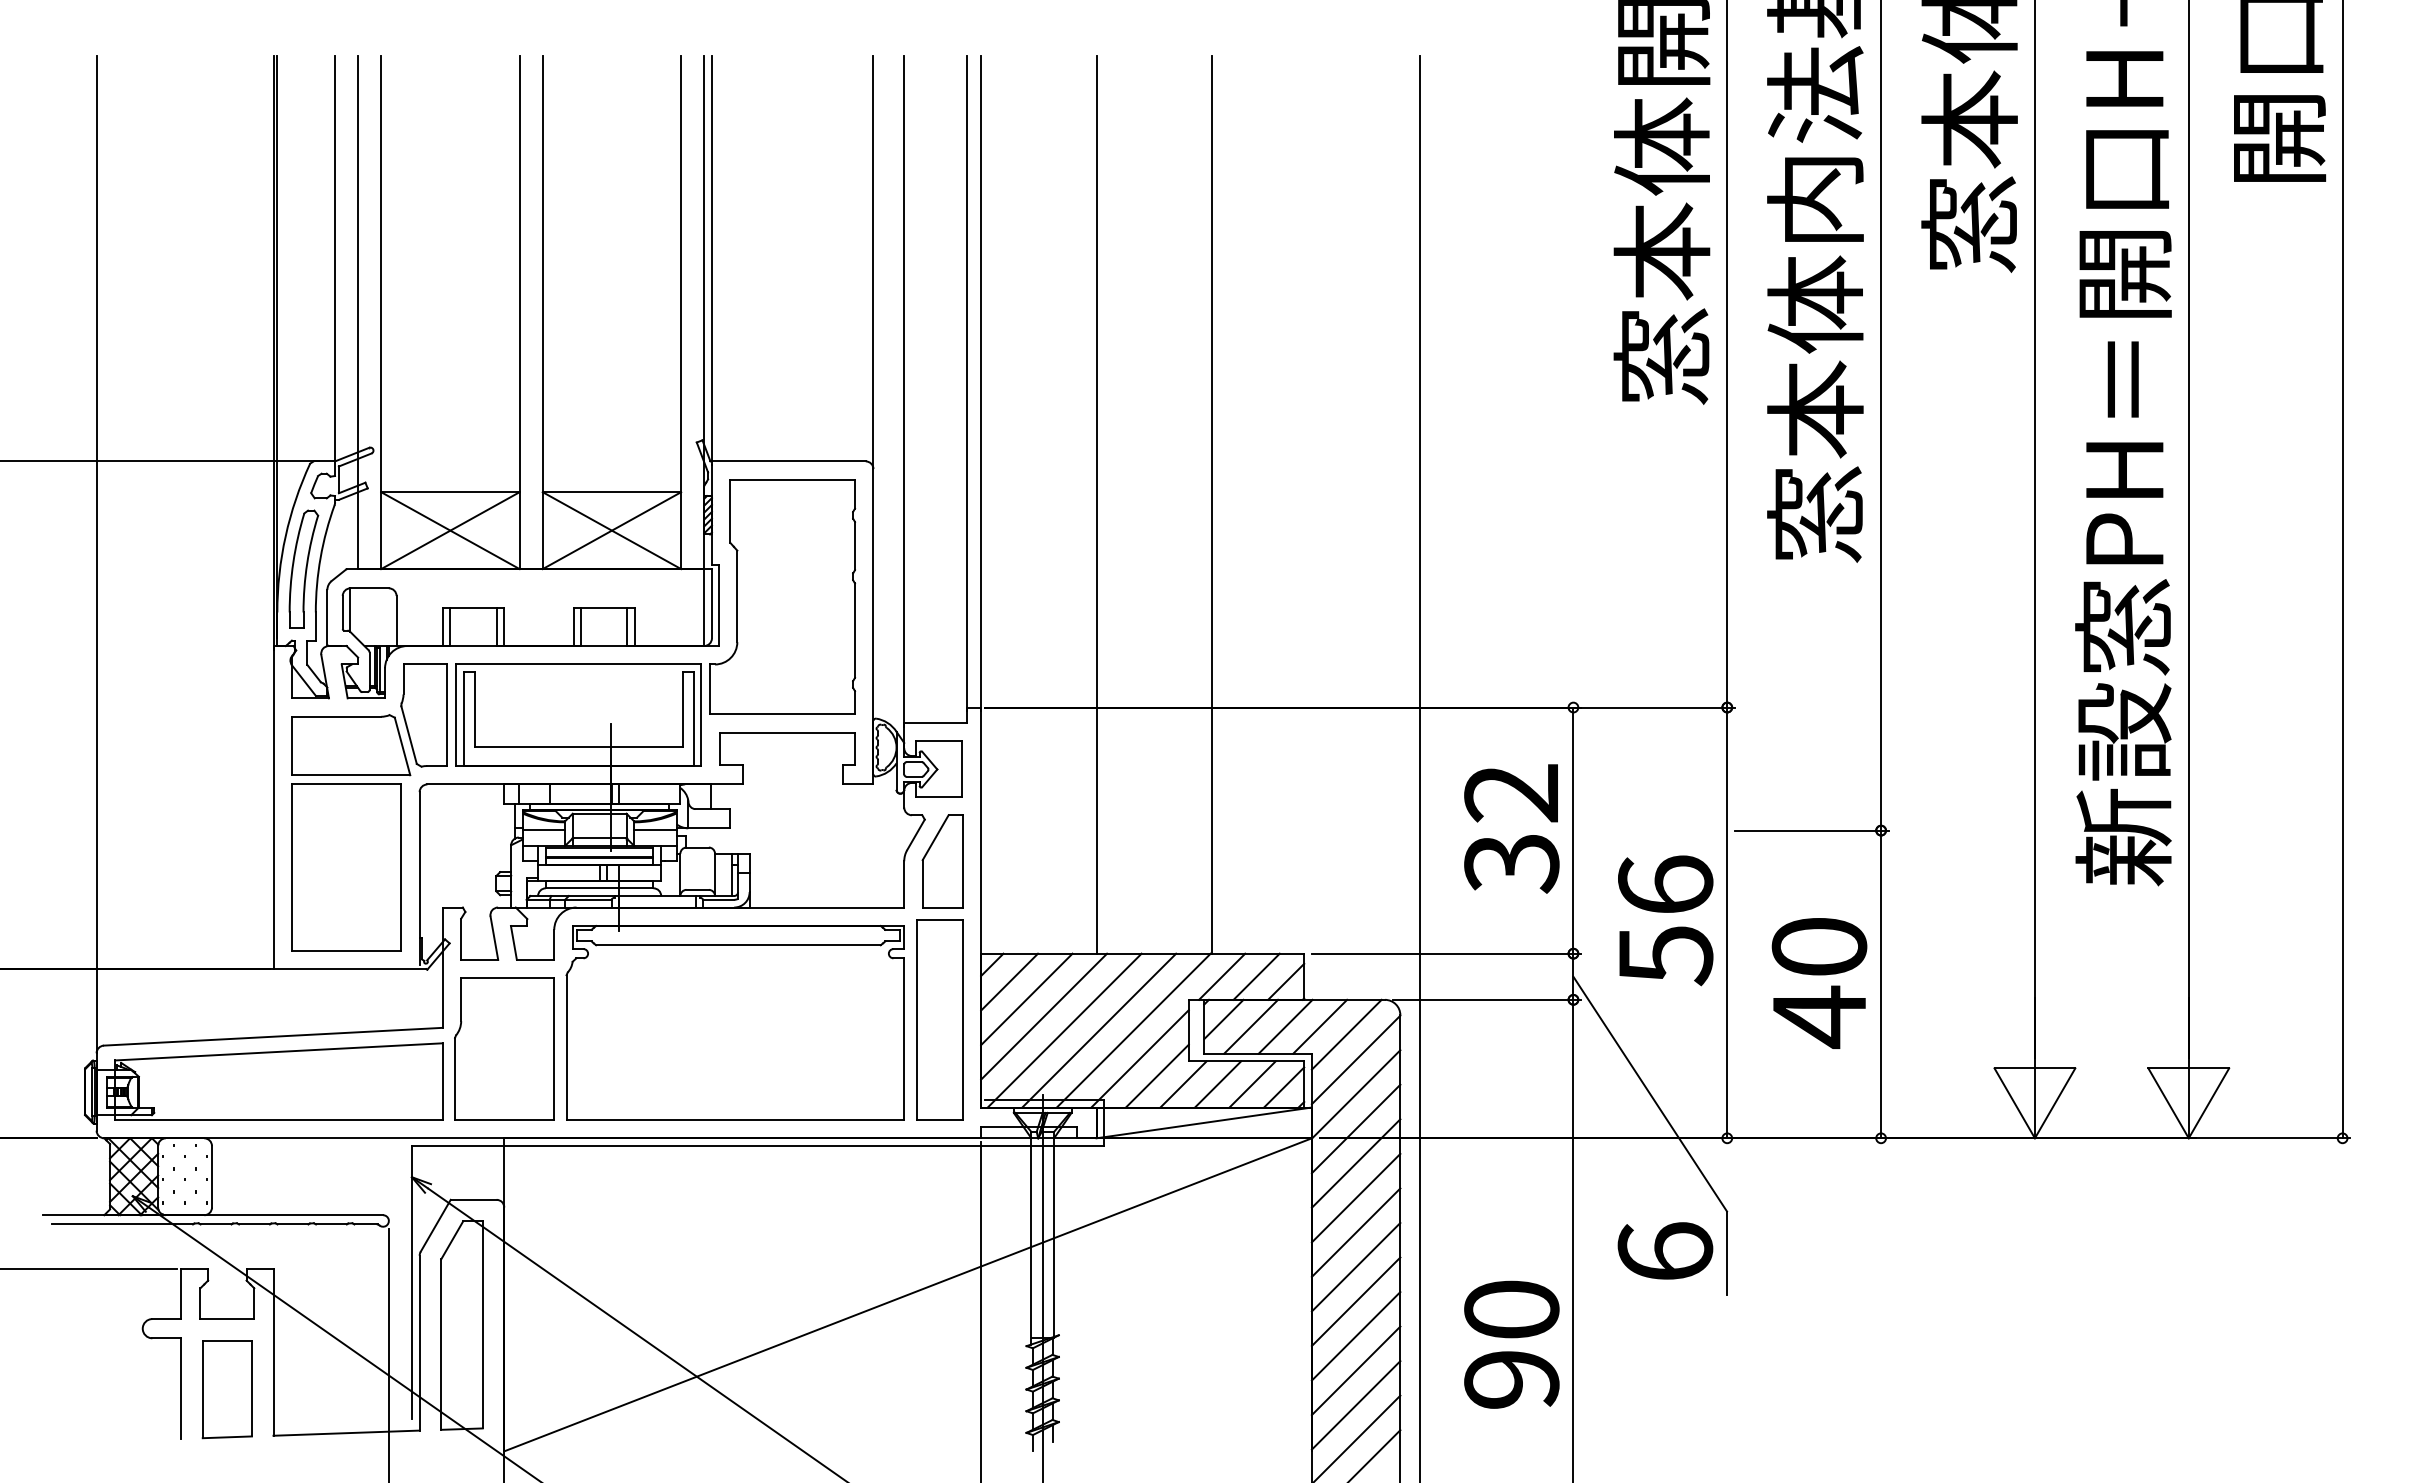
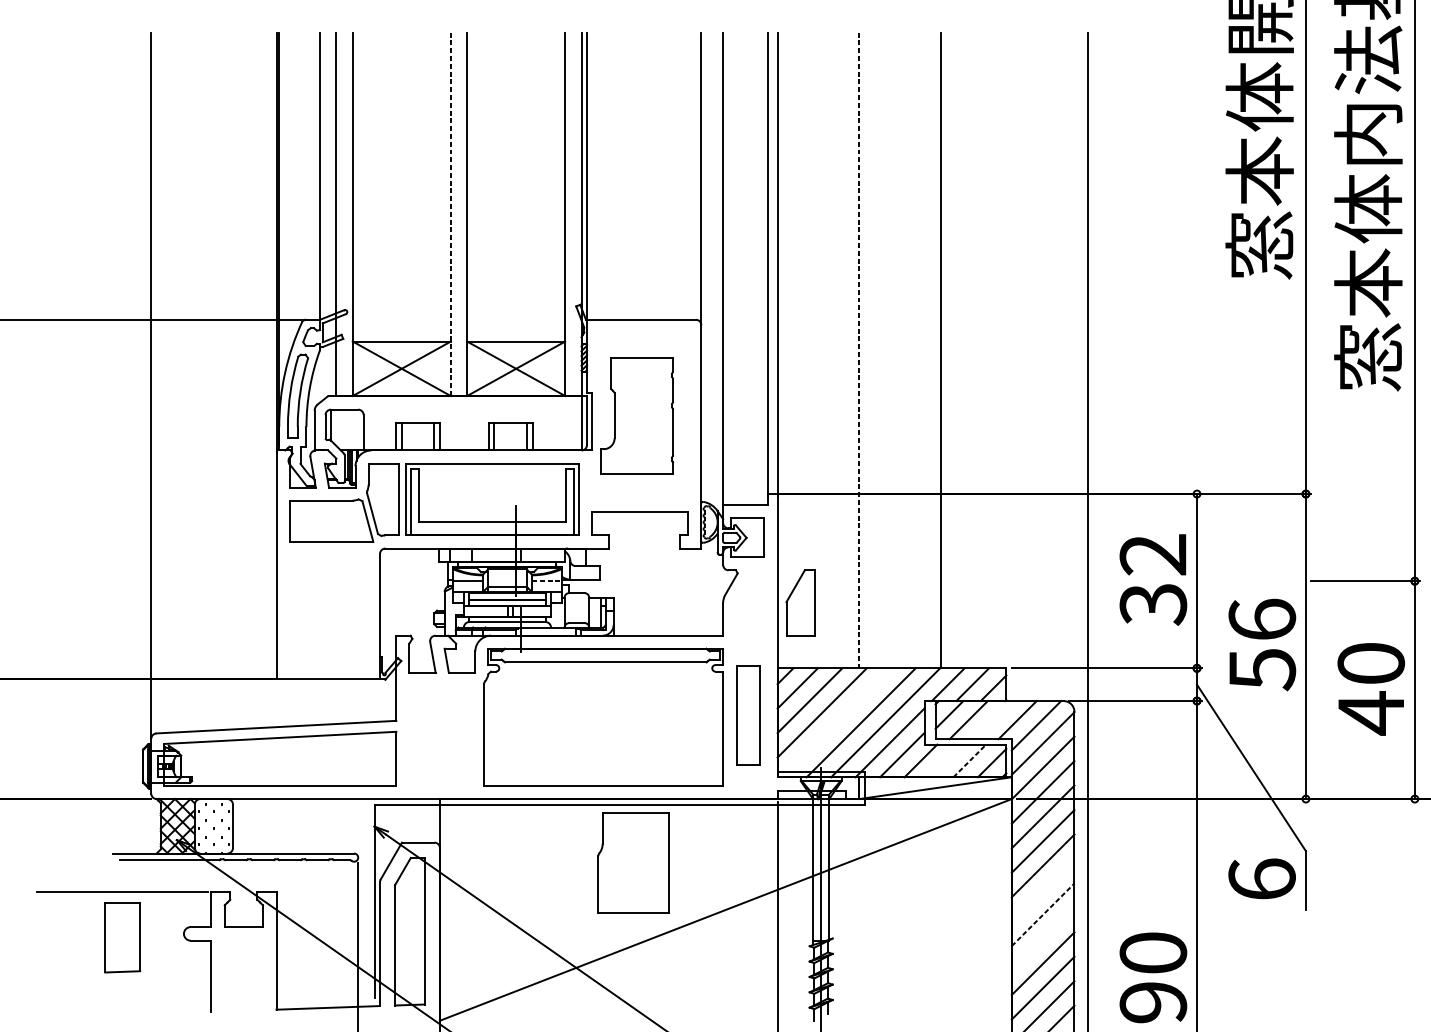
line: (519, 312) -> (450, 214), solid -> dashed
line: (1096, 504) -> (859, 350), solid -> dashed
part: (782, 596) -> (636, 415), size x0.7
line: (655, 830) -> (547, 581), solid -> dashed
part: (942, 861) -> (800, 603), moved
part: (346, 867) -> (328, 607), removed
part: (939, 1019) -> (748, 714), size x0.7
line: (1285, 1026) -> (993, 719), removed
line: (1064, 1030) -> (836, 722), removed
part: (504, 1048) -> (633, 862), moved
line: (1217, 1084) -> (944, 760), removed
line: (1252, 1084) -> (969, 760), solid -> dashed
line: (1355, 1266) -> (1042, 889), removed
line: (1356, 1301) -> (1043, 914), solid -> dashed
line: (1355, 1336) -> (1042, 939), removed
text: (1511, 1344) -> (1153, 977), moved
part: (226, 1389) -> (122, 938), moved

